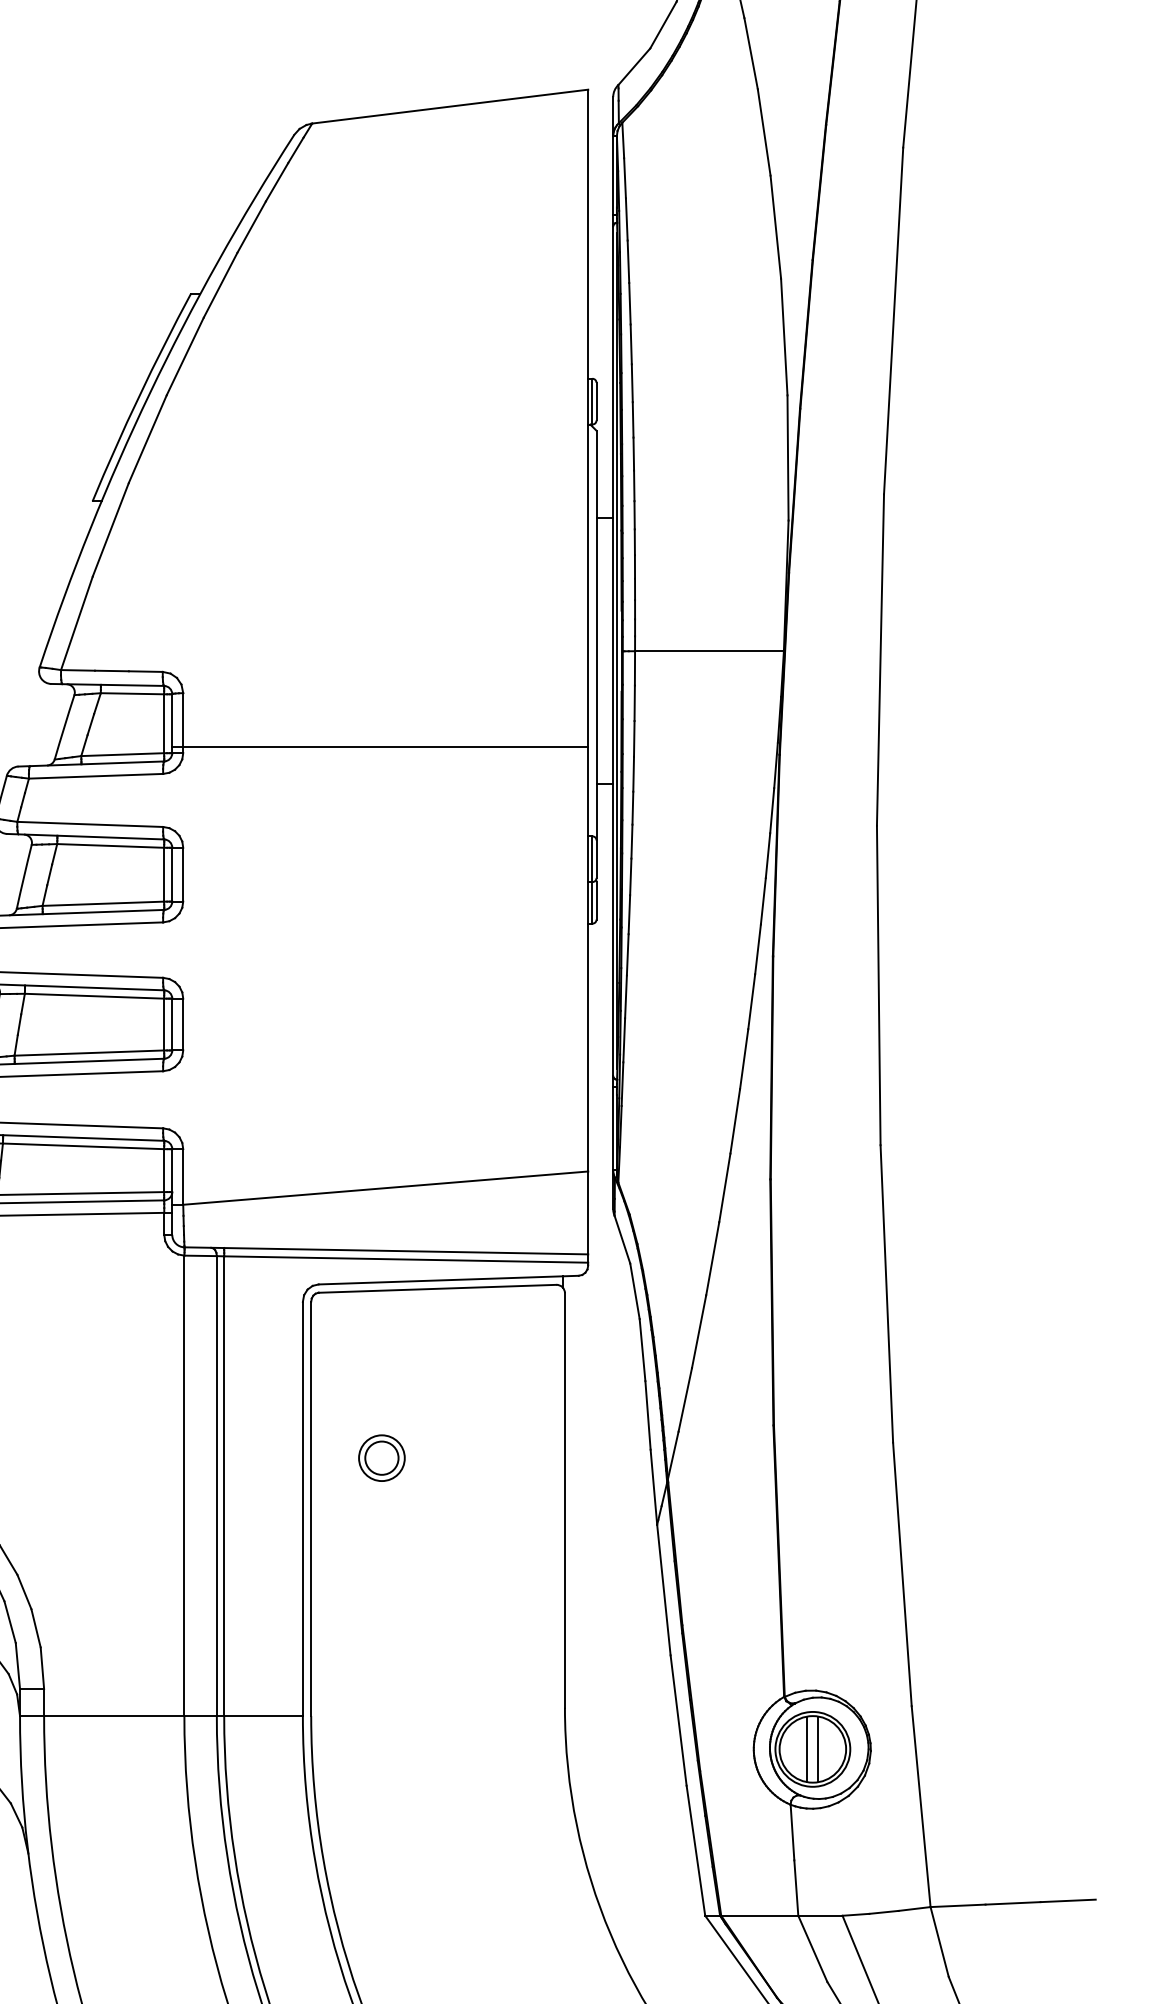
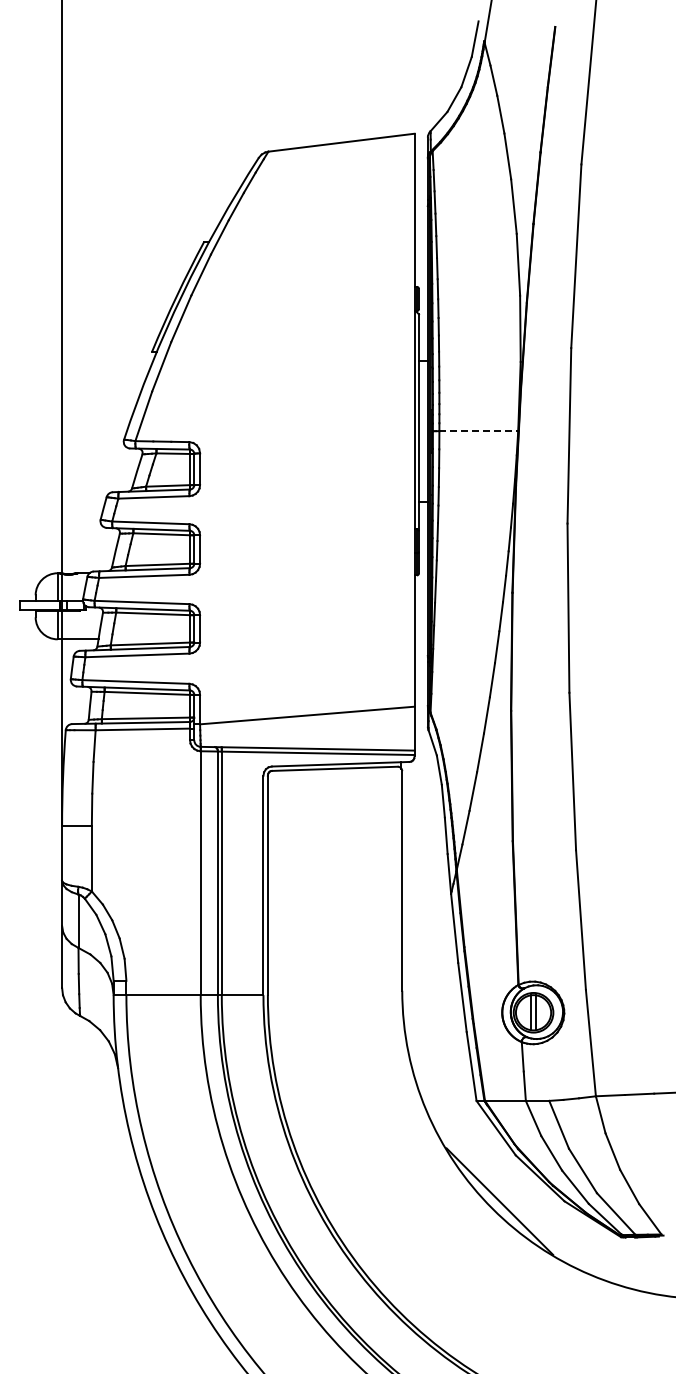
line: (710, 651) -> (479, 431), solid -> dashed
line: (380, 746) -> (304, 481), removed
part: (382, 1458) -> (305, 858), removed

